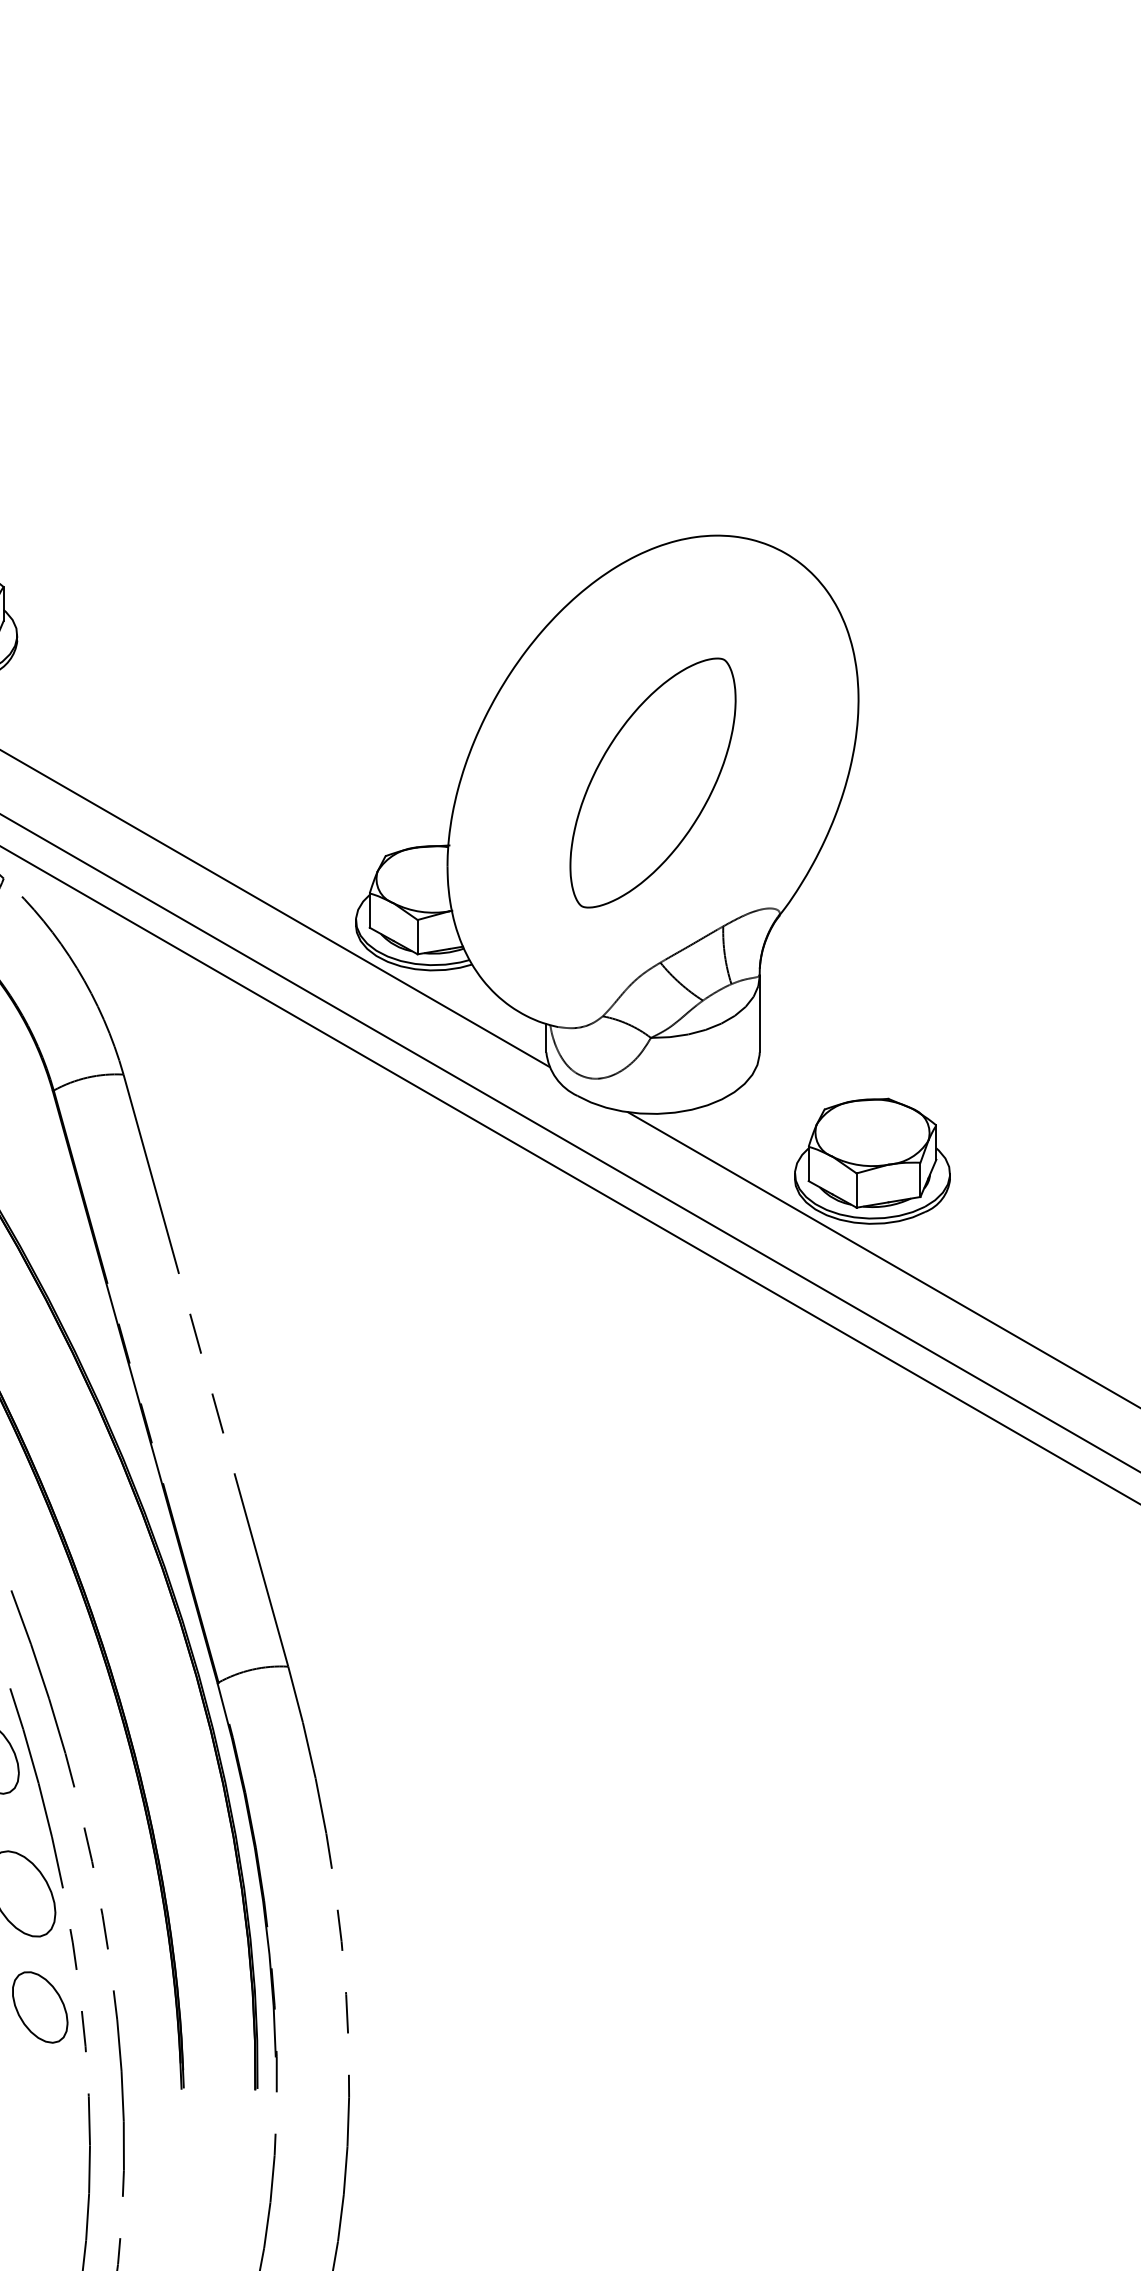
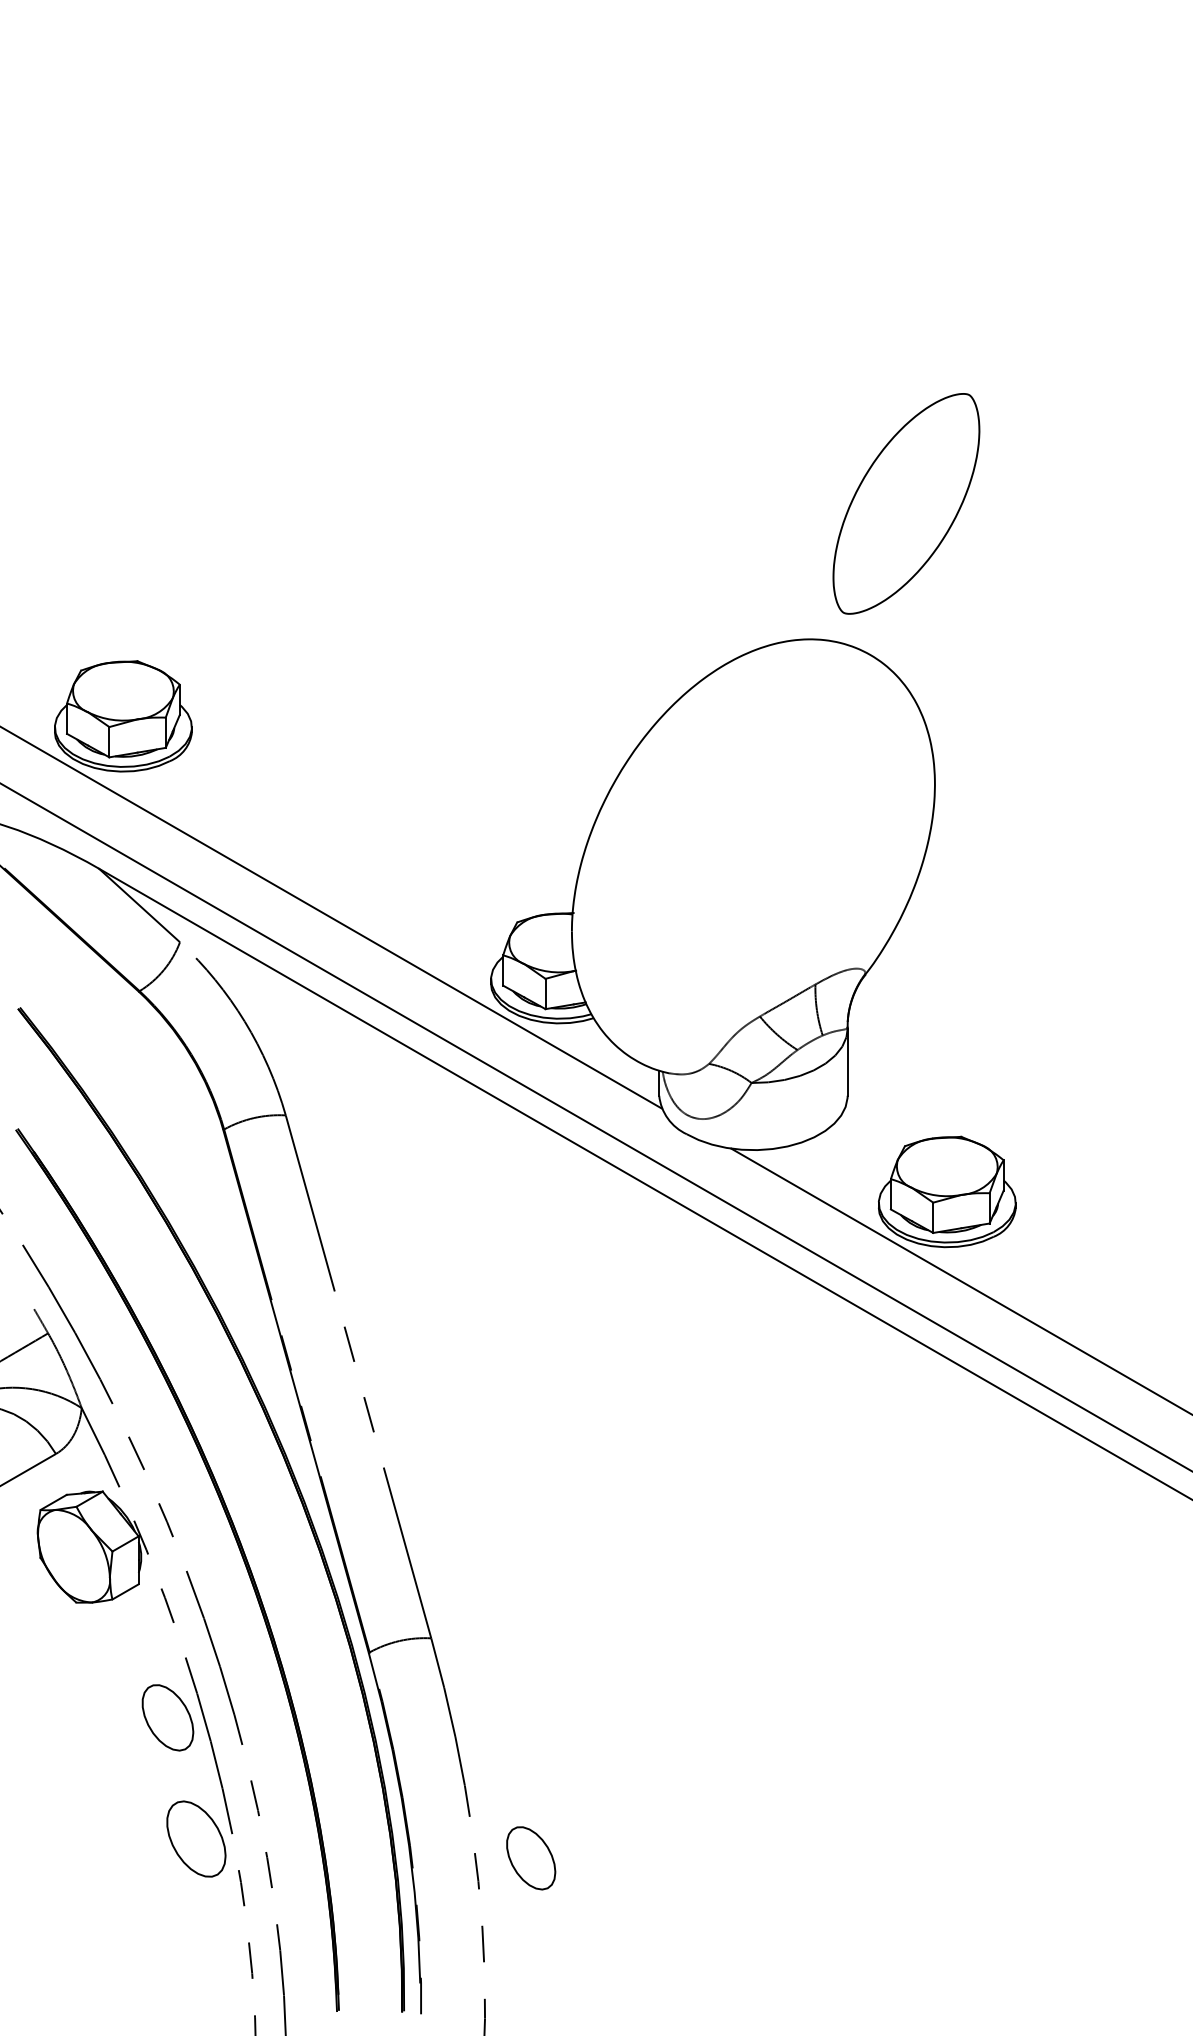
part: (653, 782) -> (906, 503), moved
part: (40, 2007) -> (531, 1858), moved

